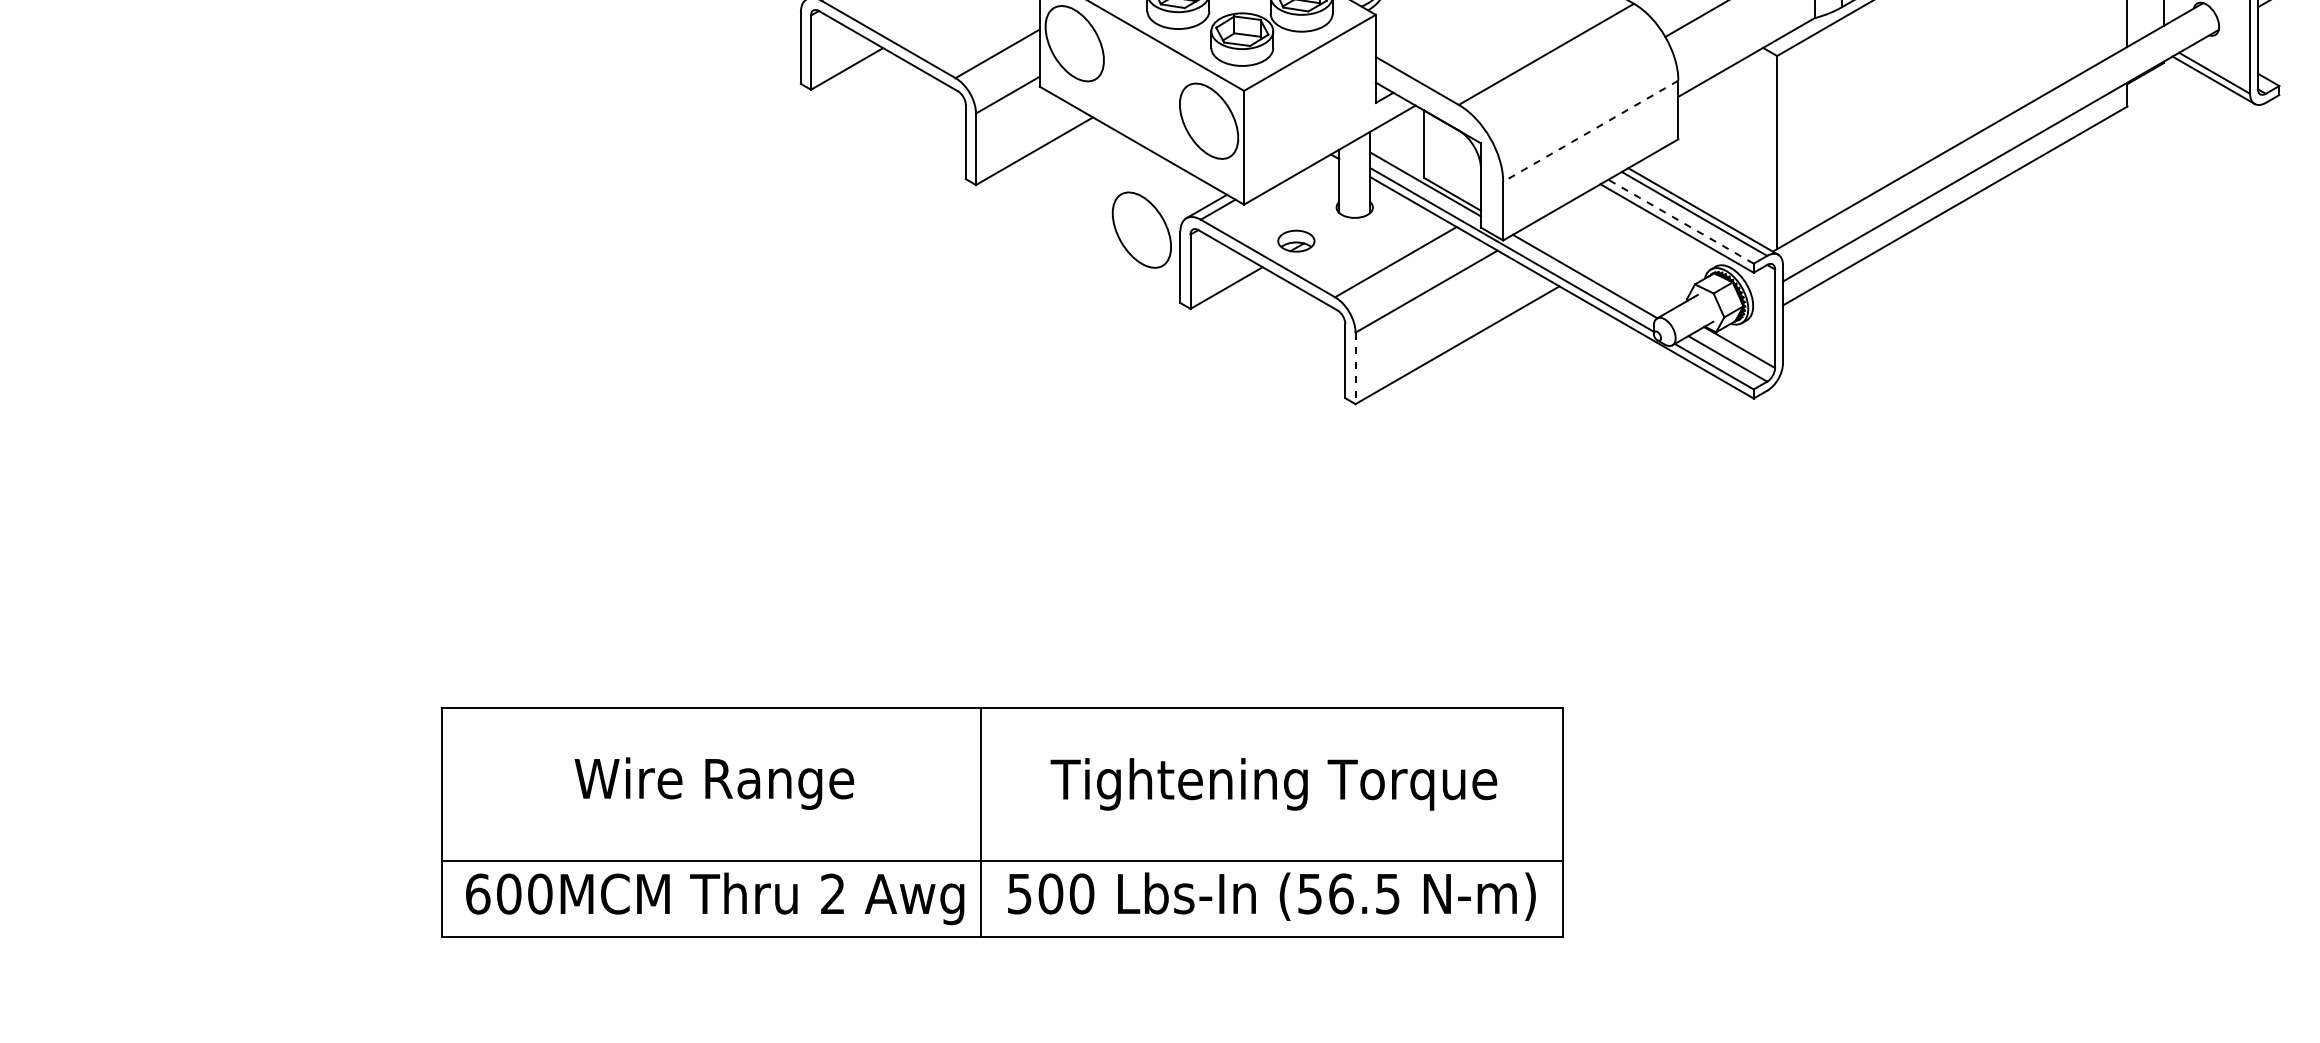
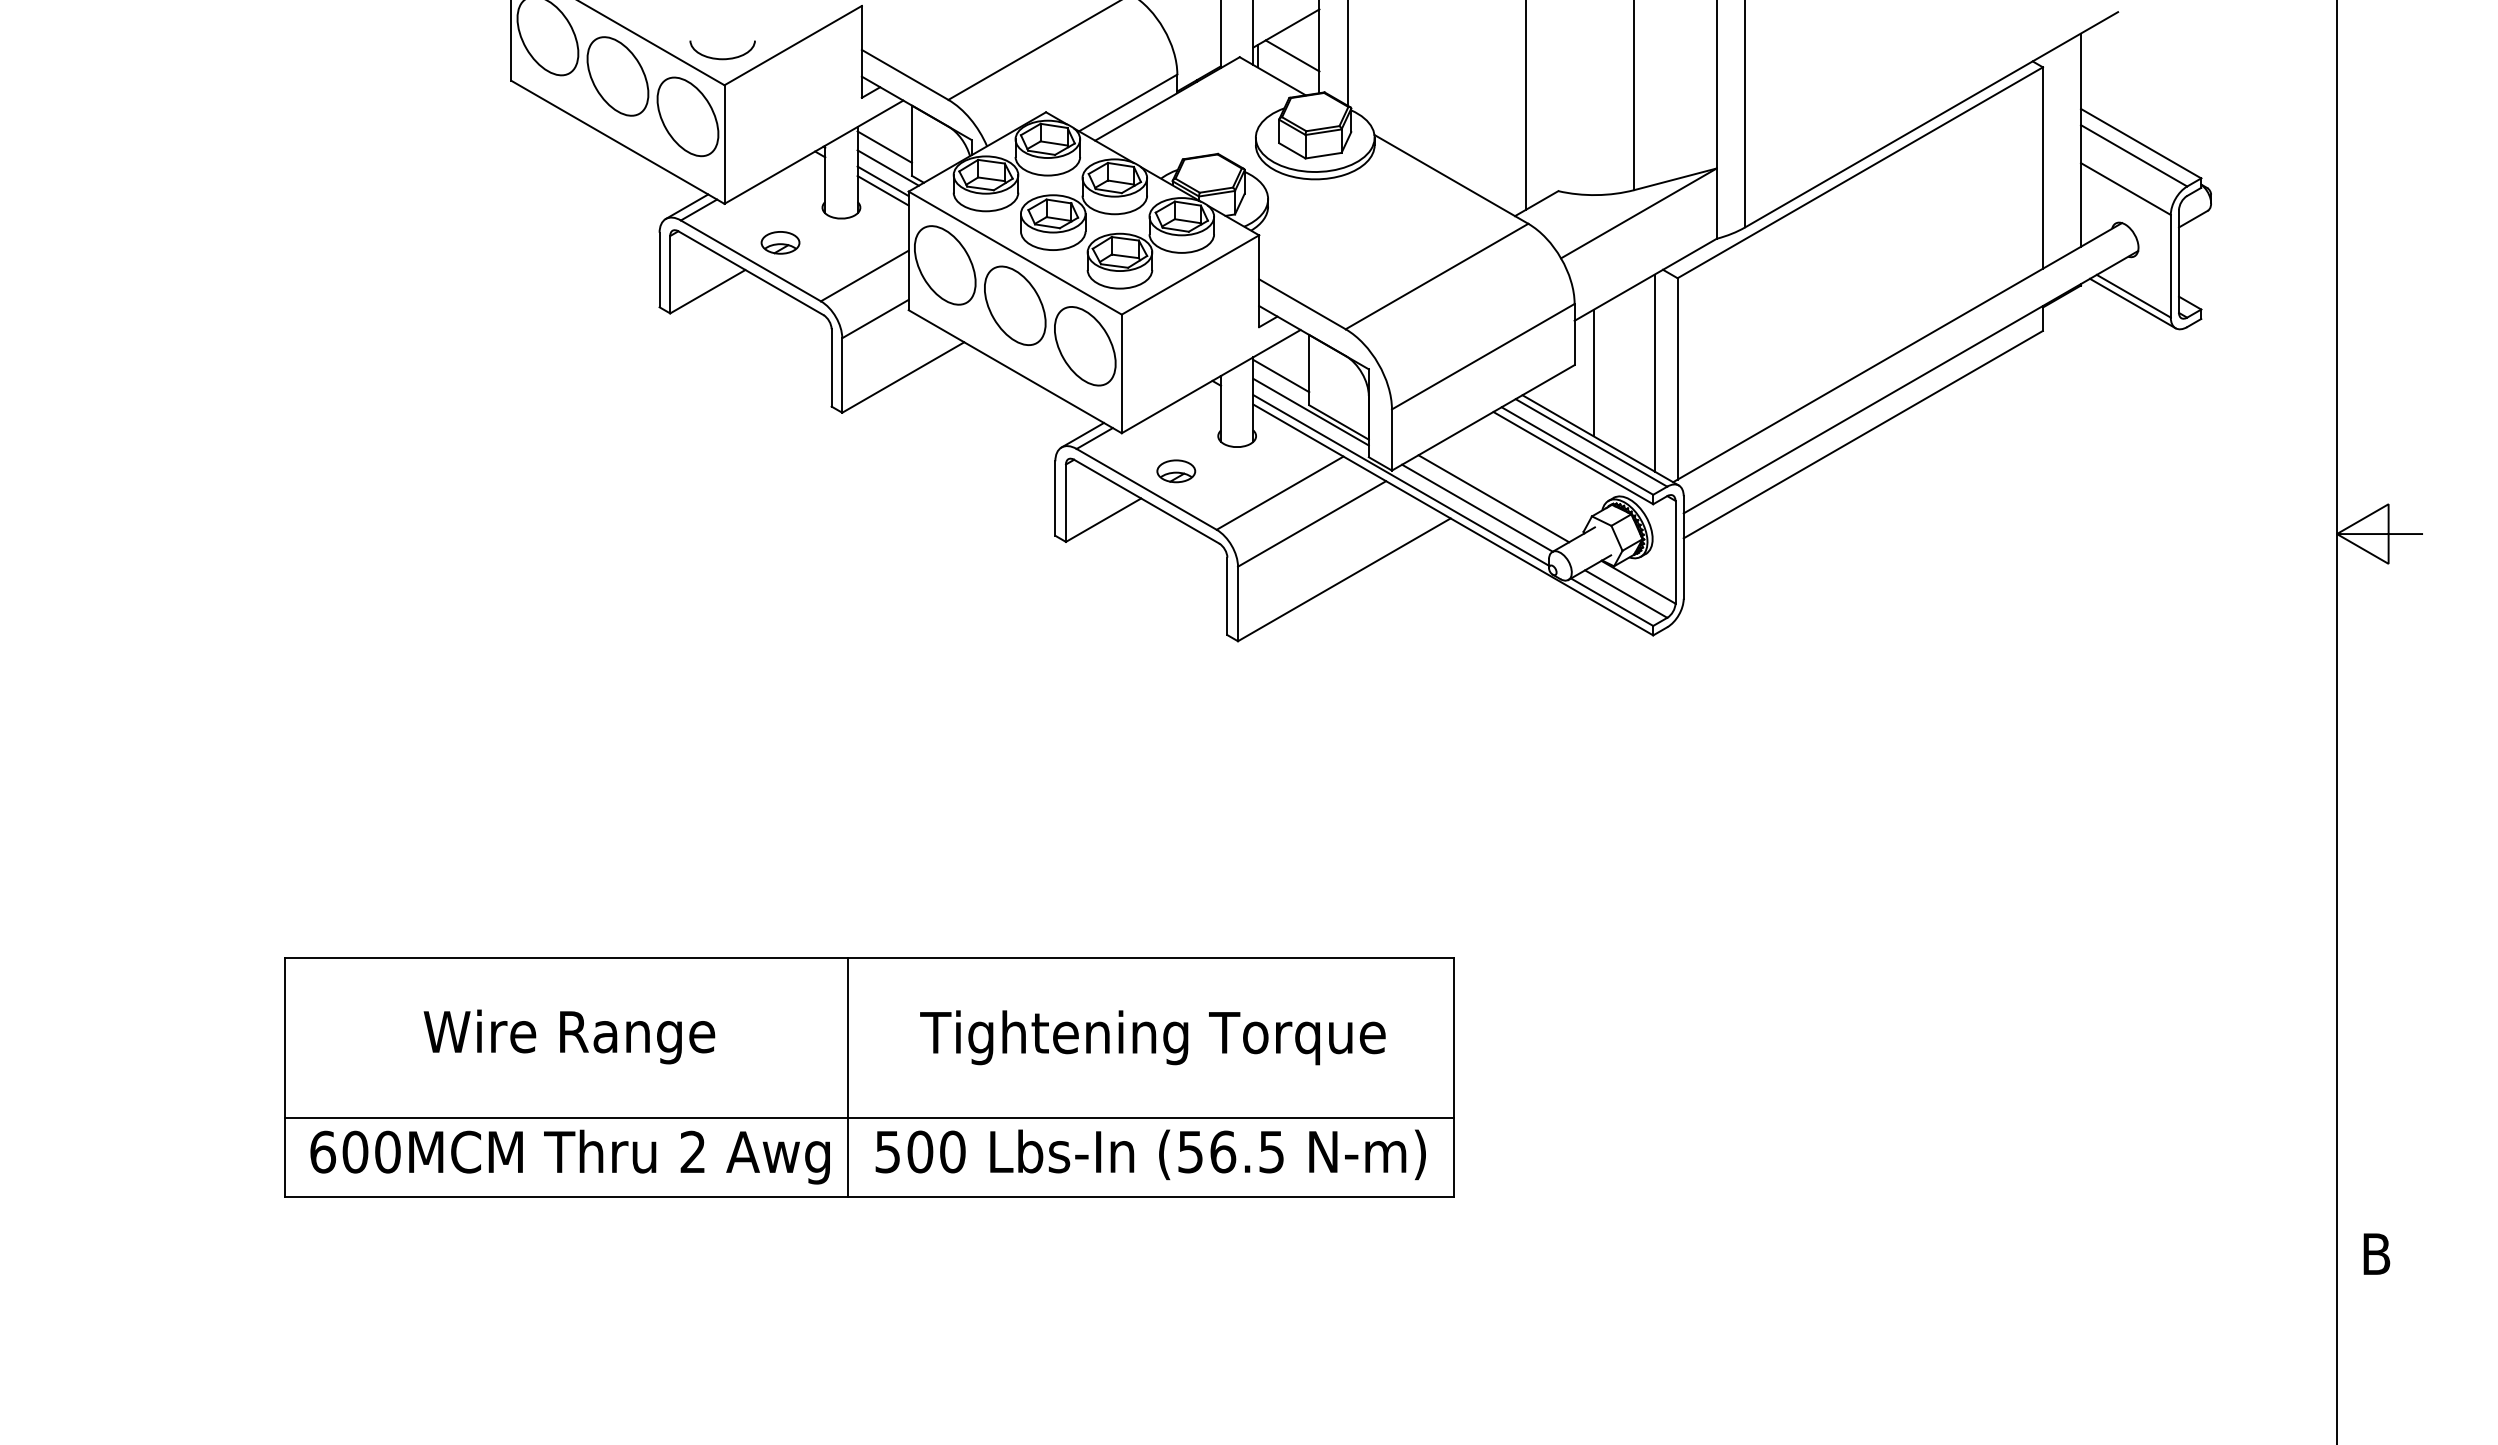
part: (916, 21) -> (780, 242), added
line: (1590, 131) -> (1482, 356), dashed -> solid
line: (1696, 146) -> (1593, 372), added
line: (1754, 146) -> (1654, 372), added
line: (1397, 149) -> (1281, 375), added
line: (1681, 222) -> (1577, 451), dashed -> solid
part: (1142, 229) -> (1015, 305), moved
line: (1600, 267) -> (1493, 498), added
line: (1356, 368) -> (1238, 604), dashed -> solid

